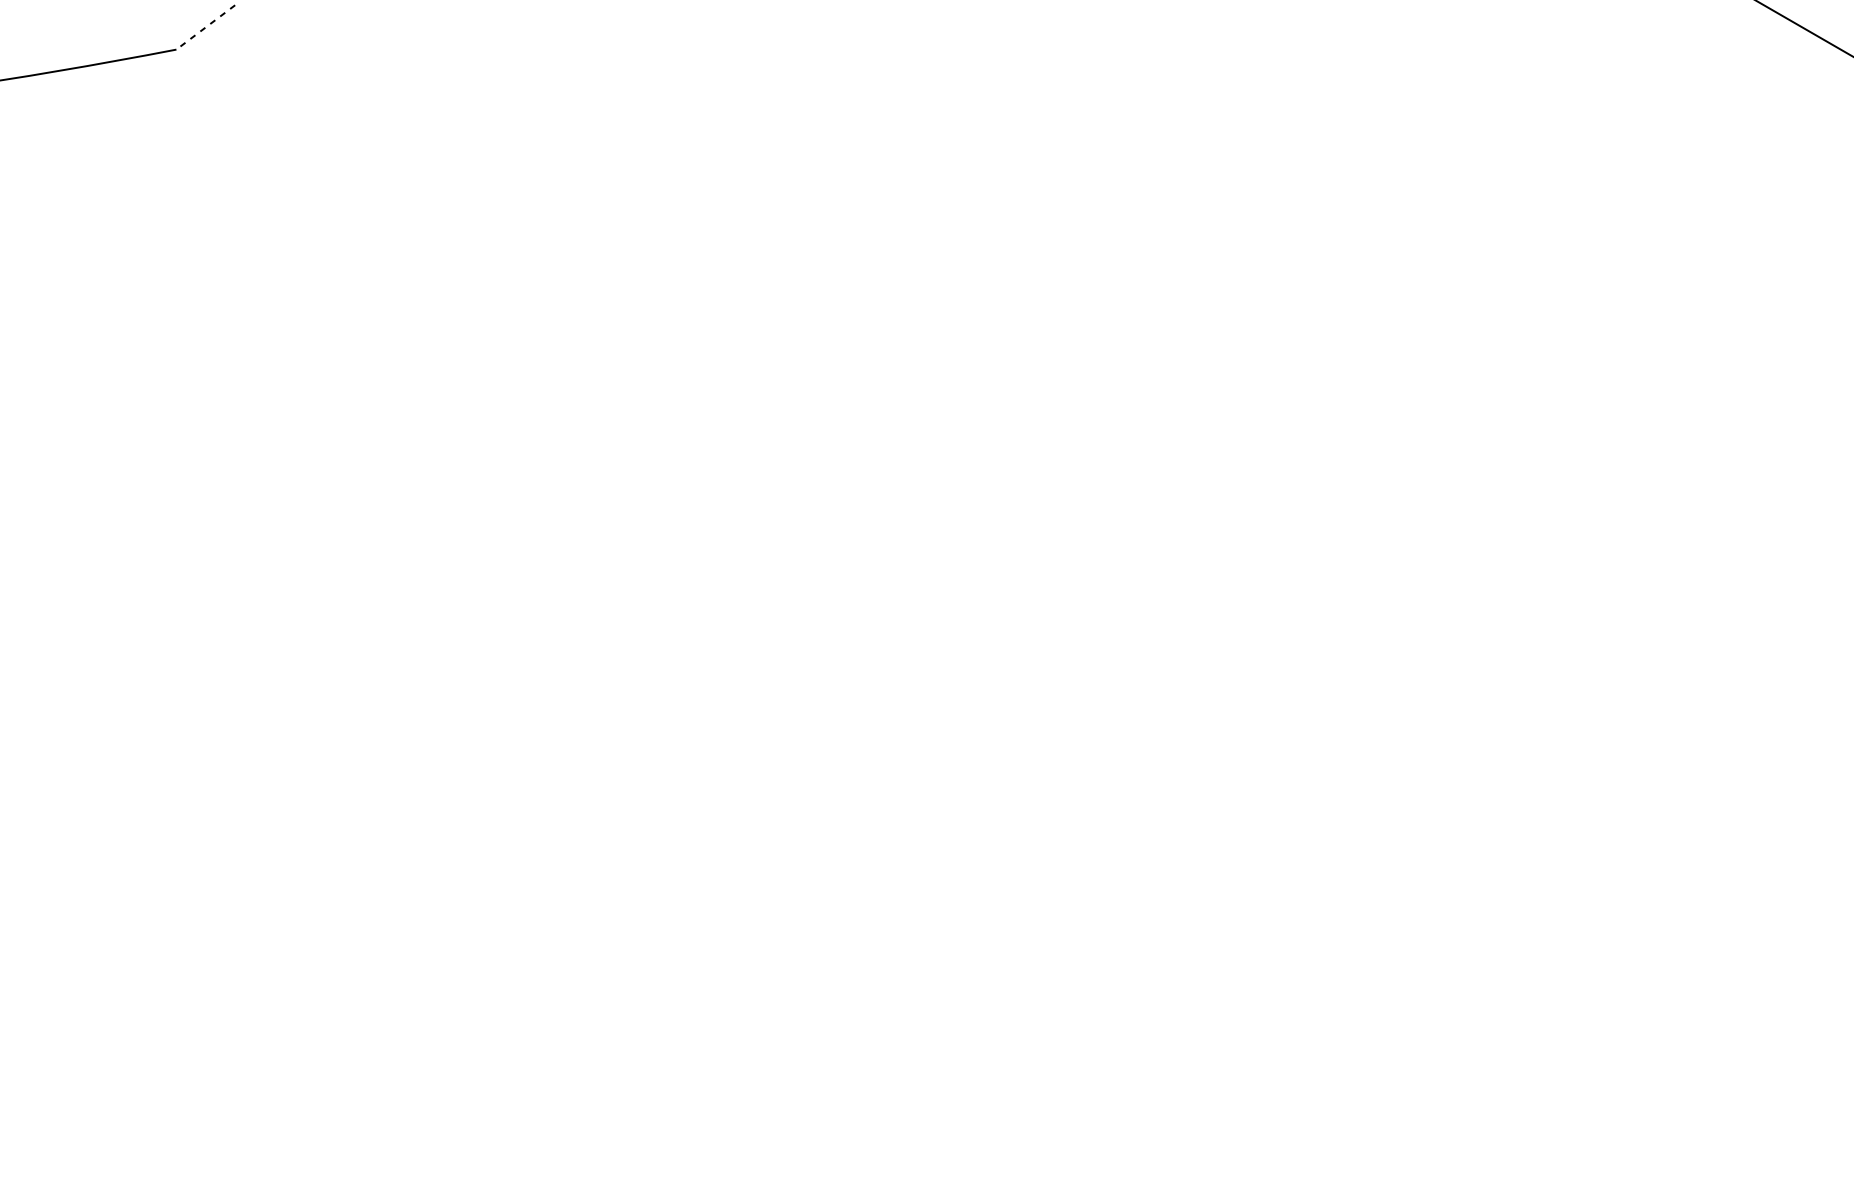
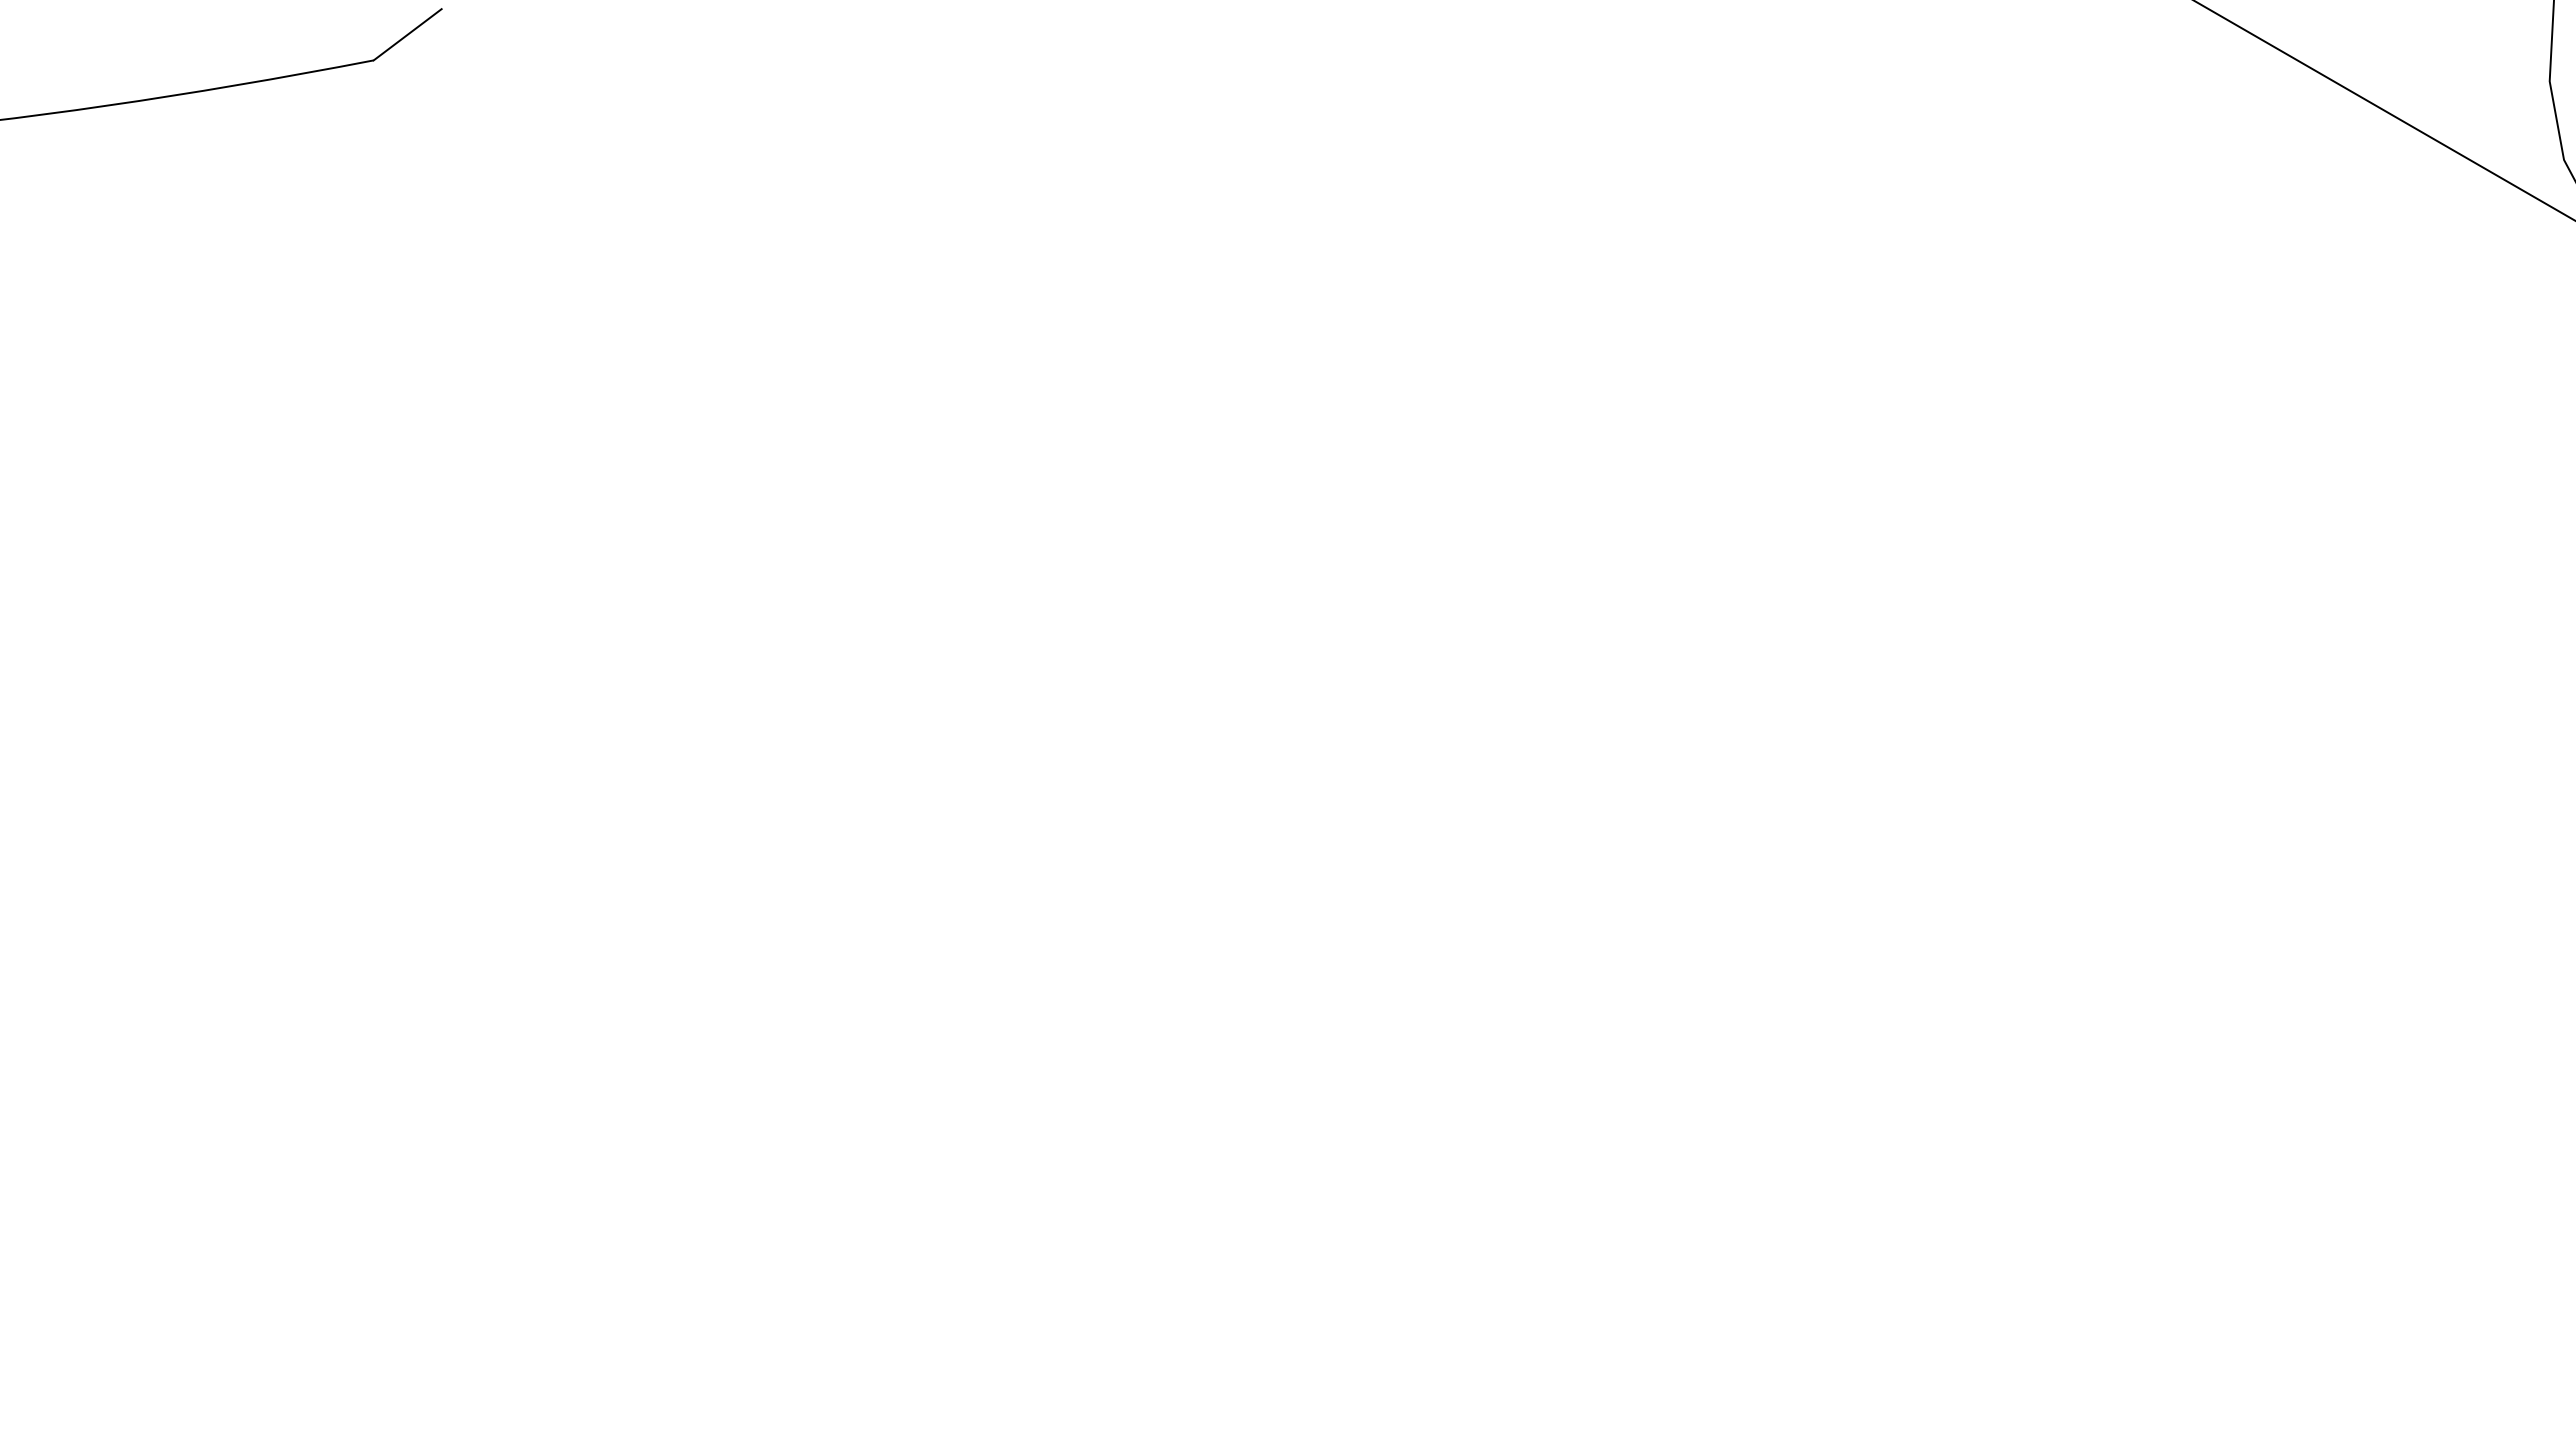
line: (205, 27) -> (407, 34), dashed -> solid

